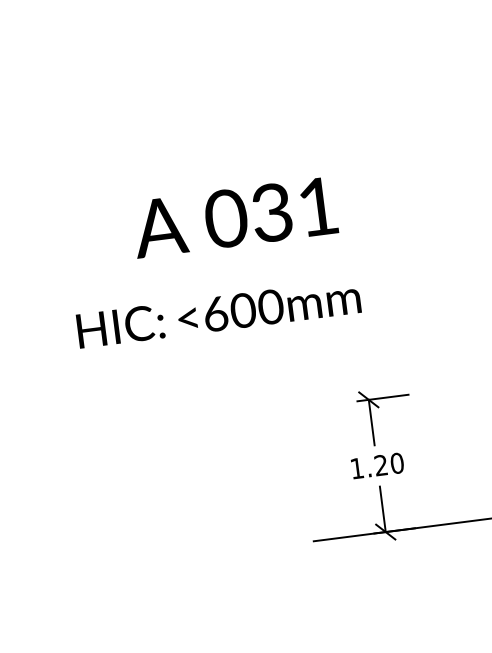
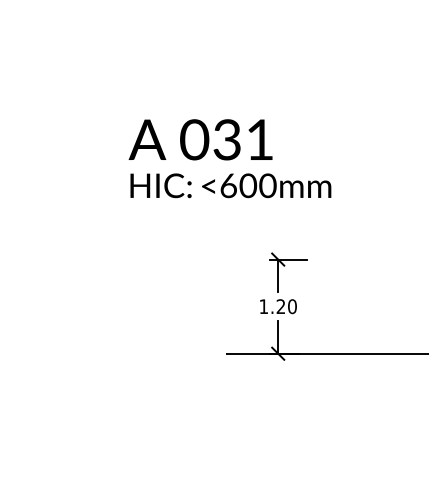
text: (234, 217) -> (200, 139), moved
text: (218, 313) -> (230, 185), moved

